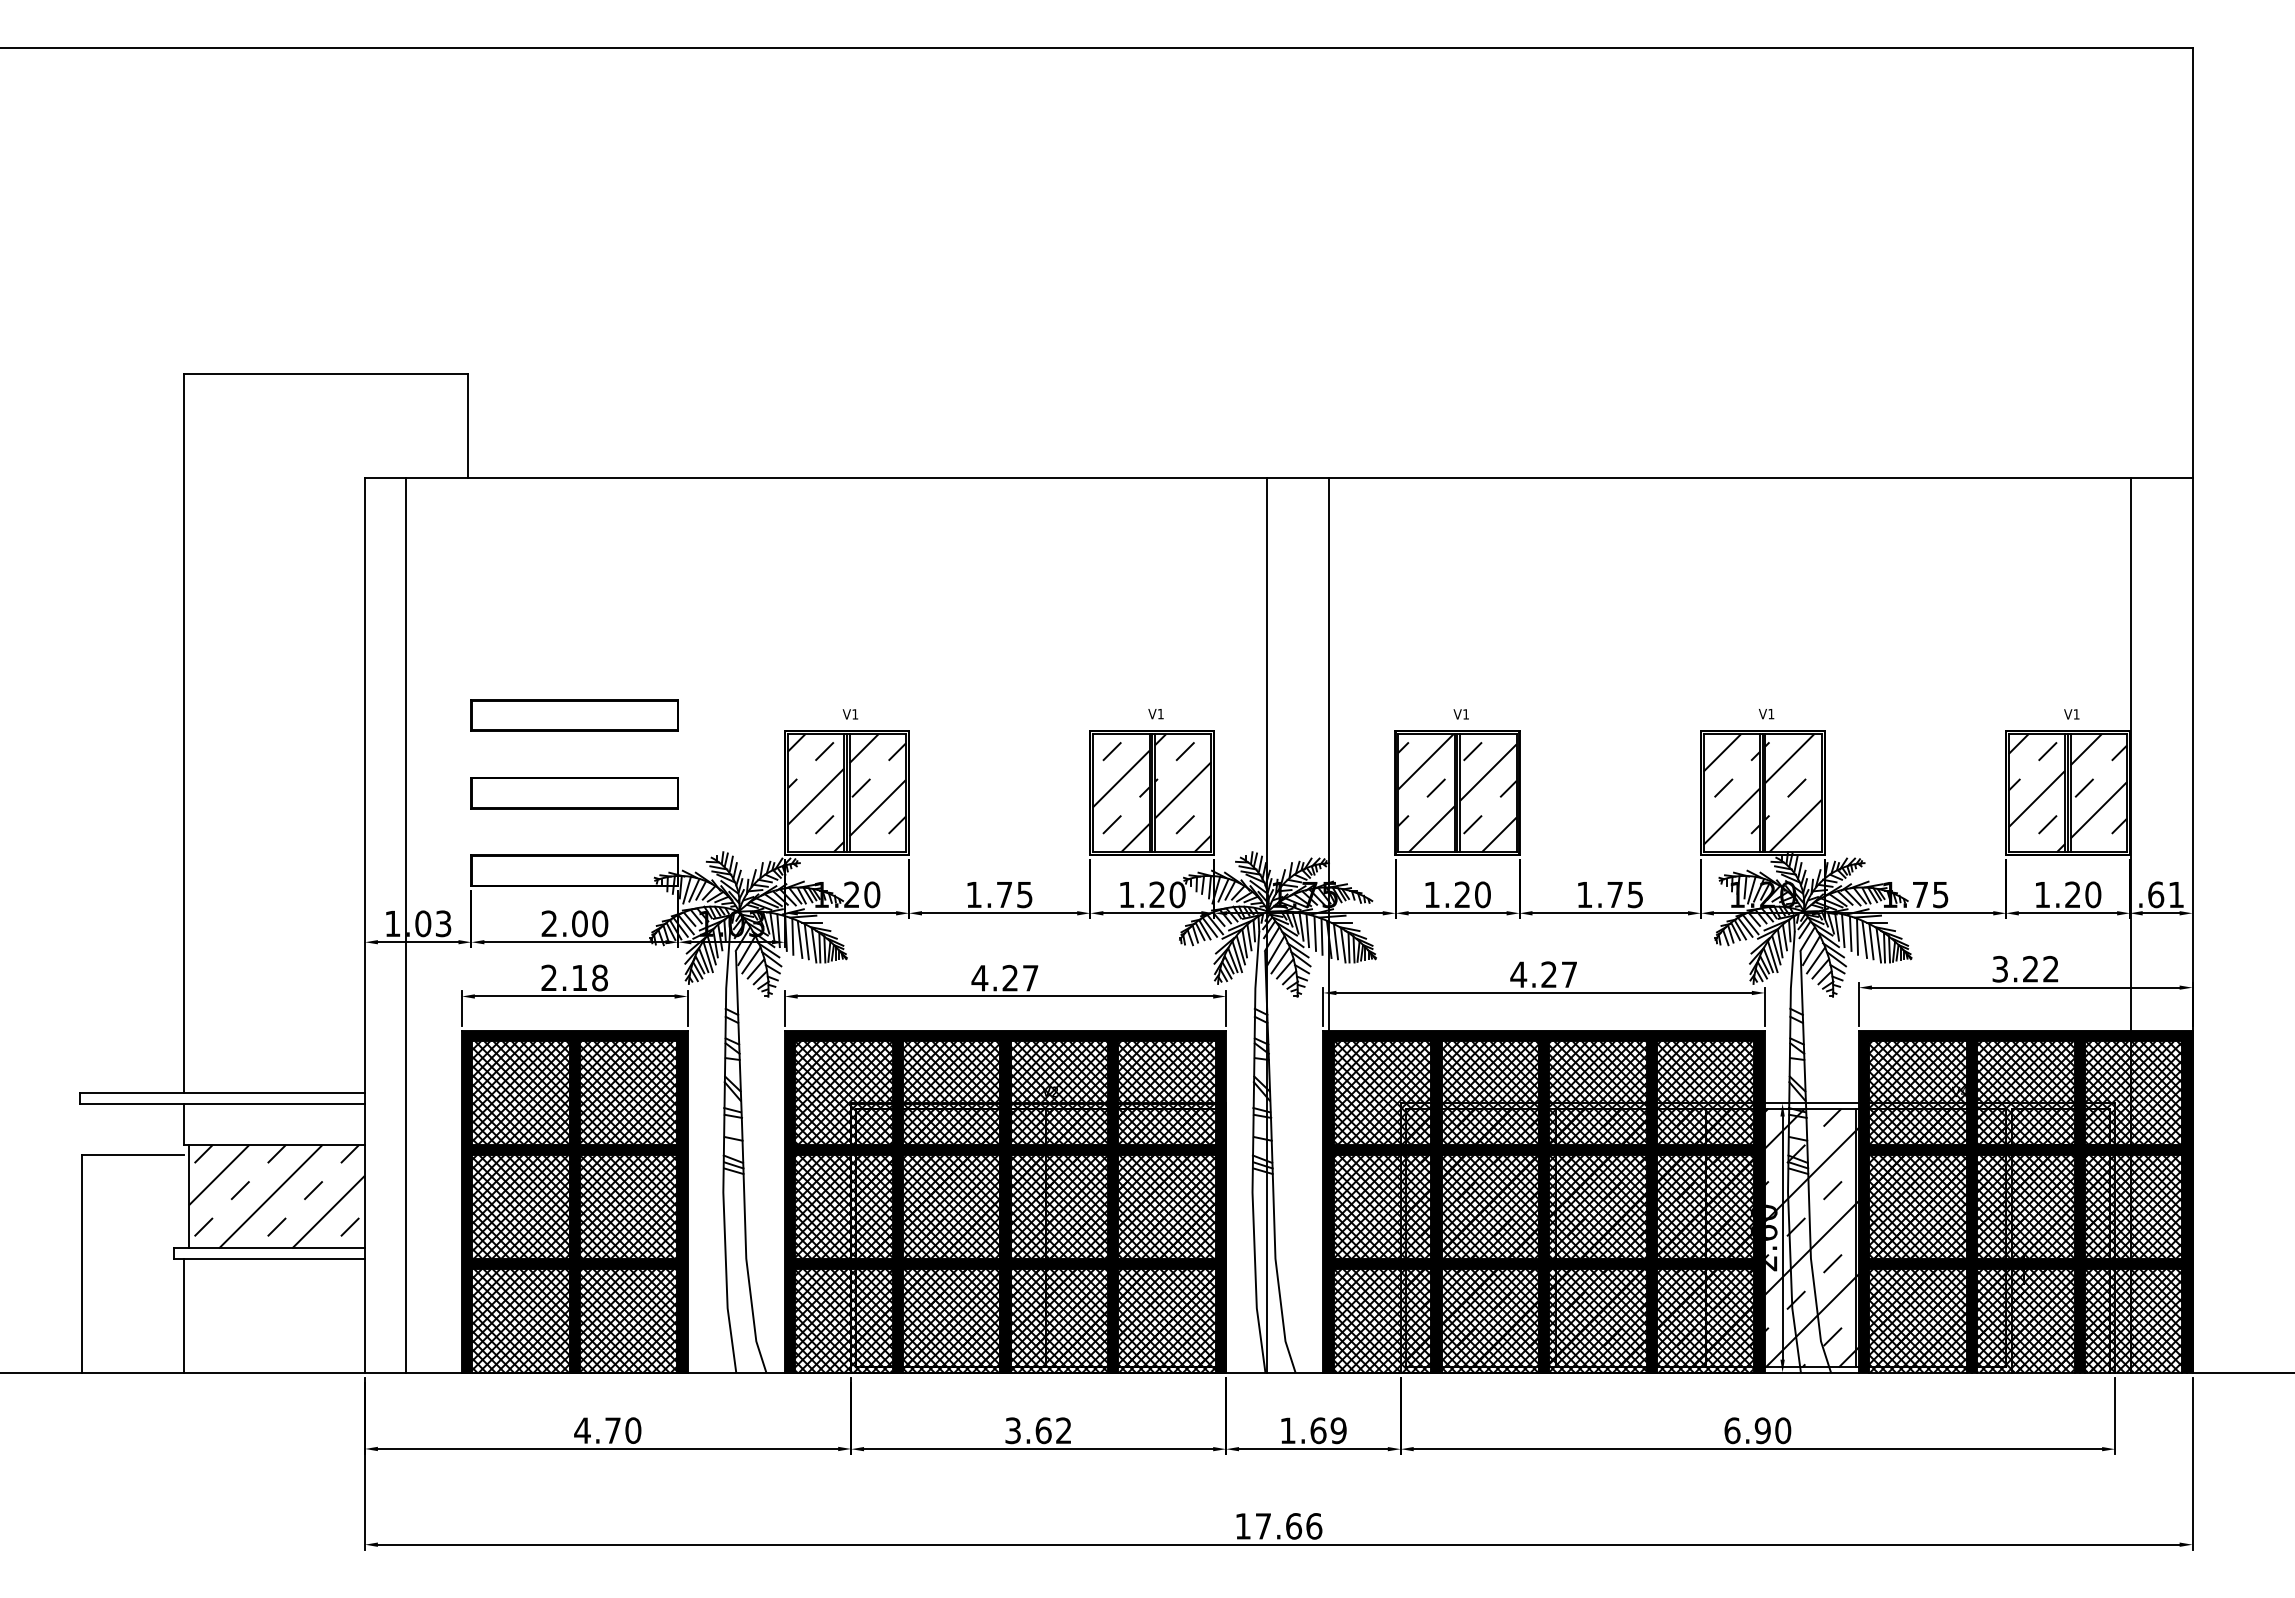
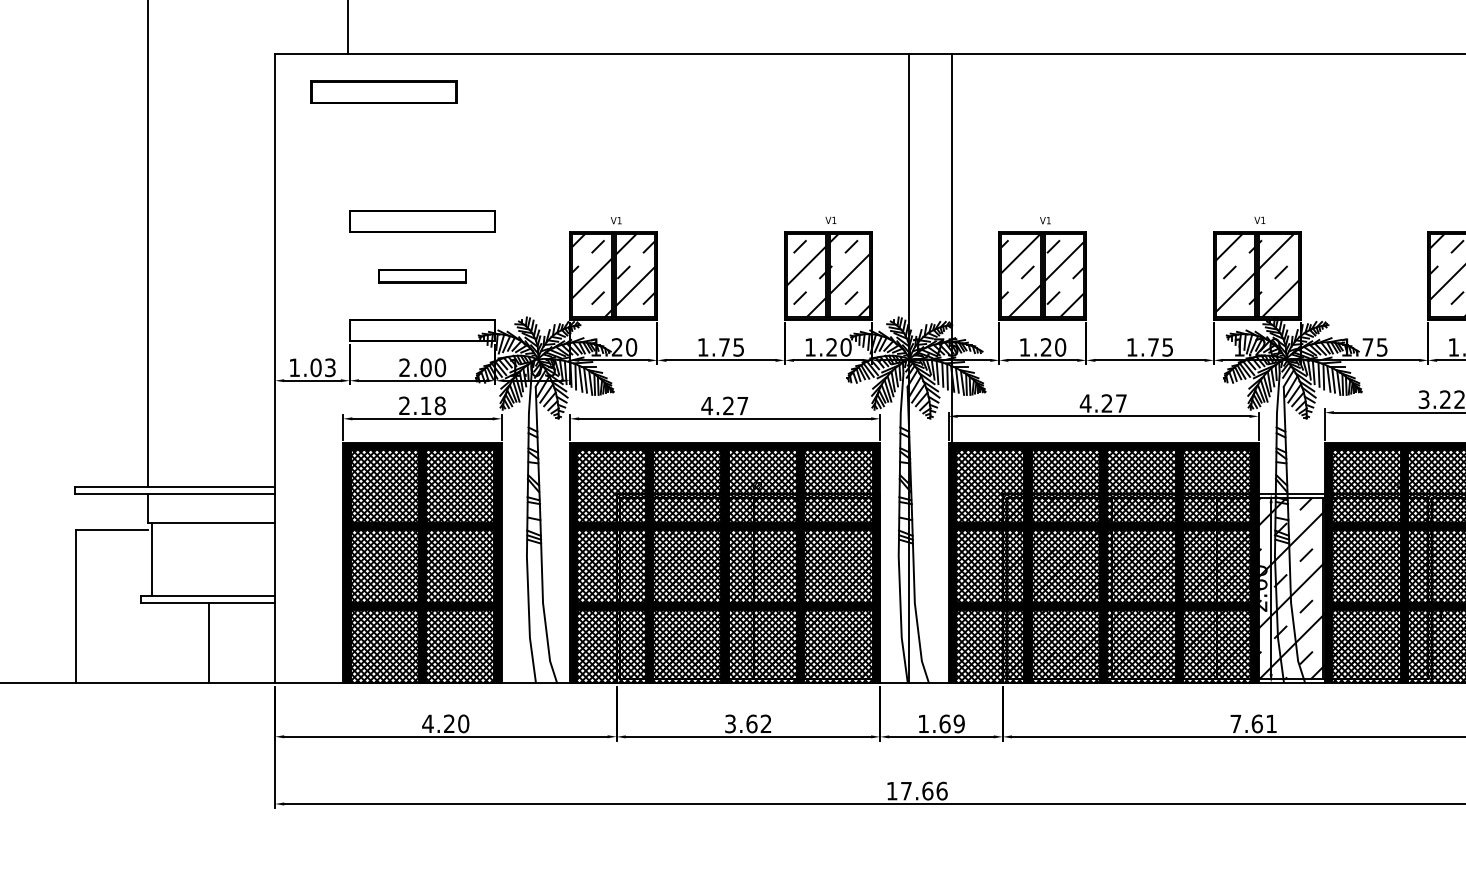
part: (519, 531) -> (383, 92), added
part: (574, 793) -> (422, 276), size x0.6
line: (406, 924) -> (304, 368), removed
hatch: (276, 1196) -> (212, 559), removed
line: (183, 1315) -> (208, 642), moved
text: (612, 1430) -> (449, 723), 4.70 -> 4.20
text: (1757, 1430) -> (1253, 723), 6.90 -> 7.61

